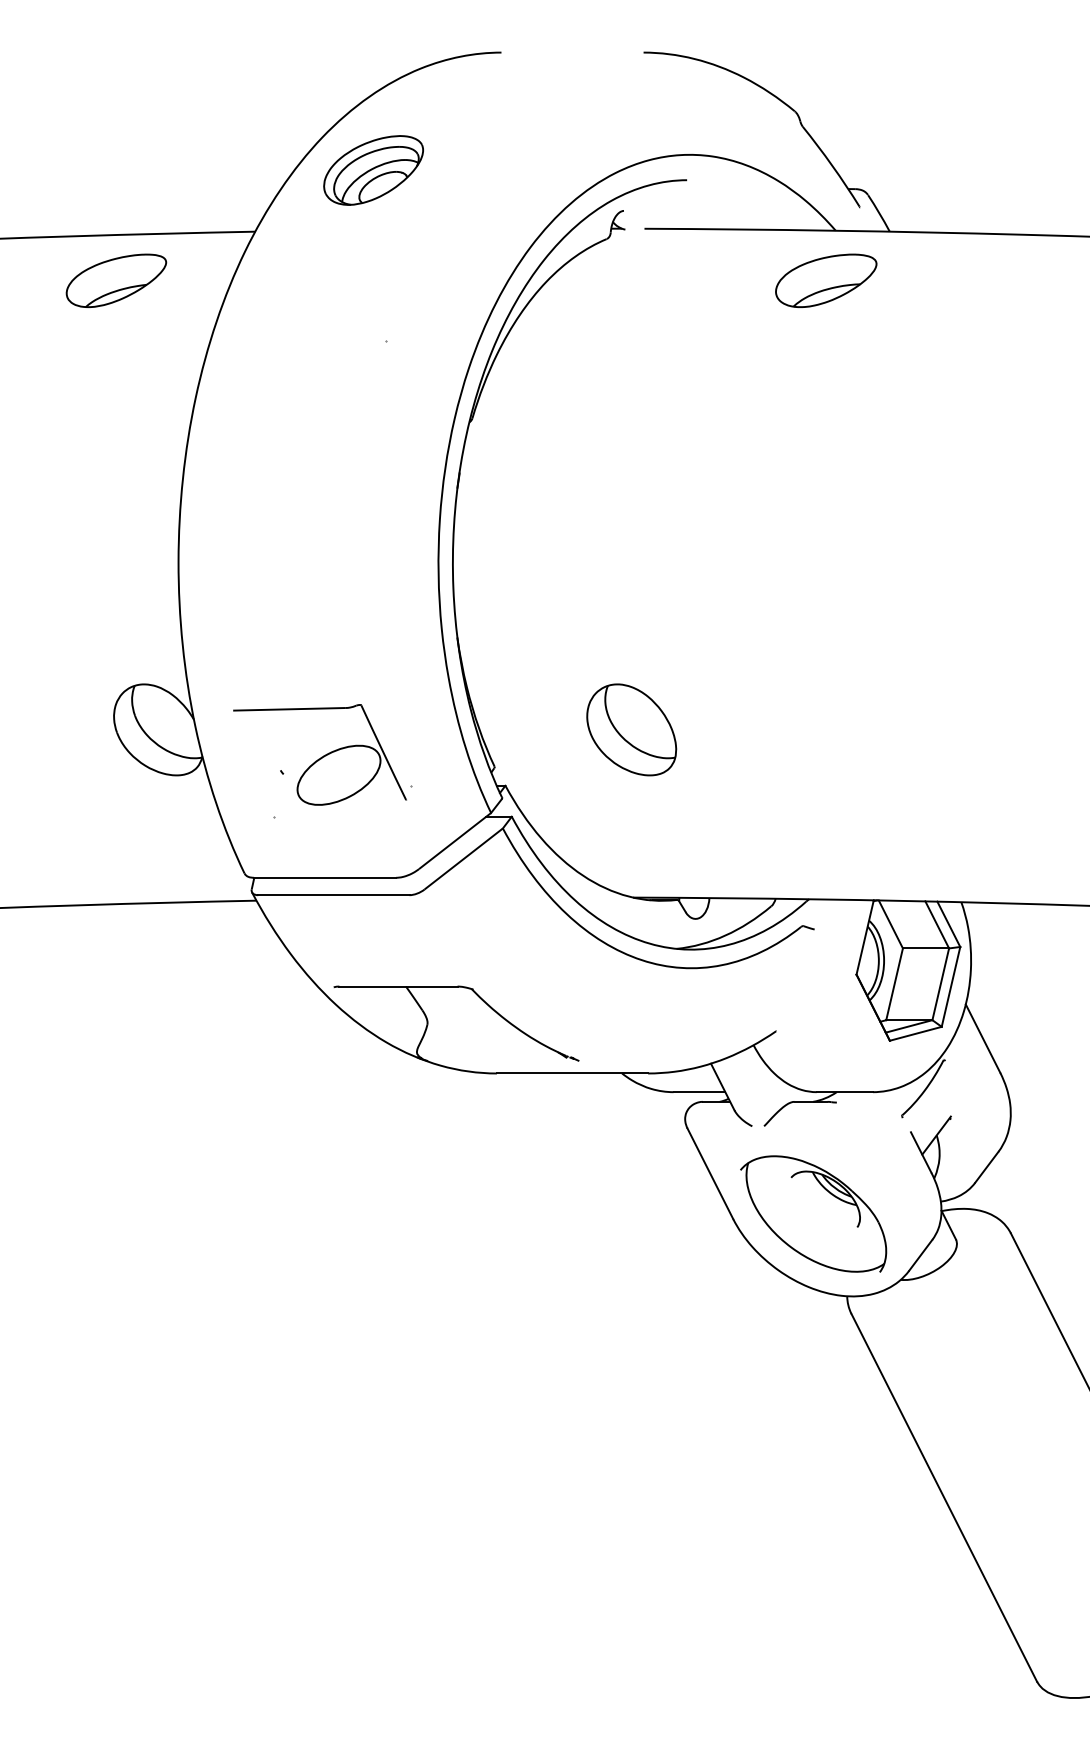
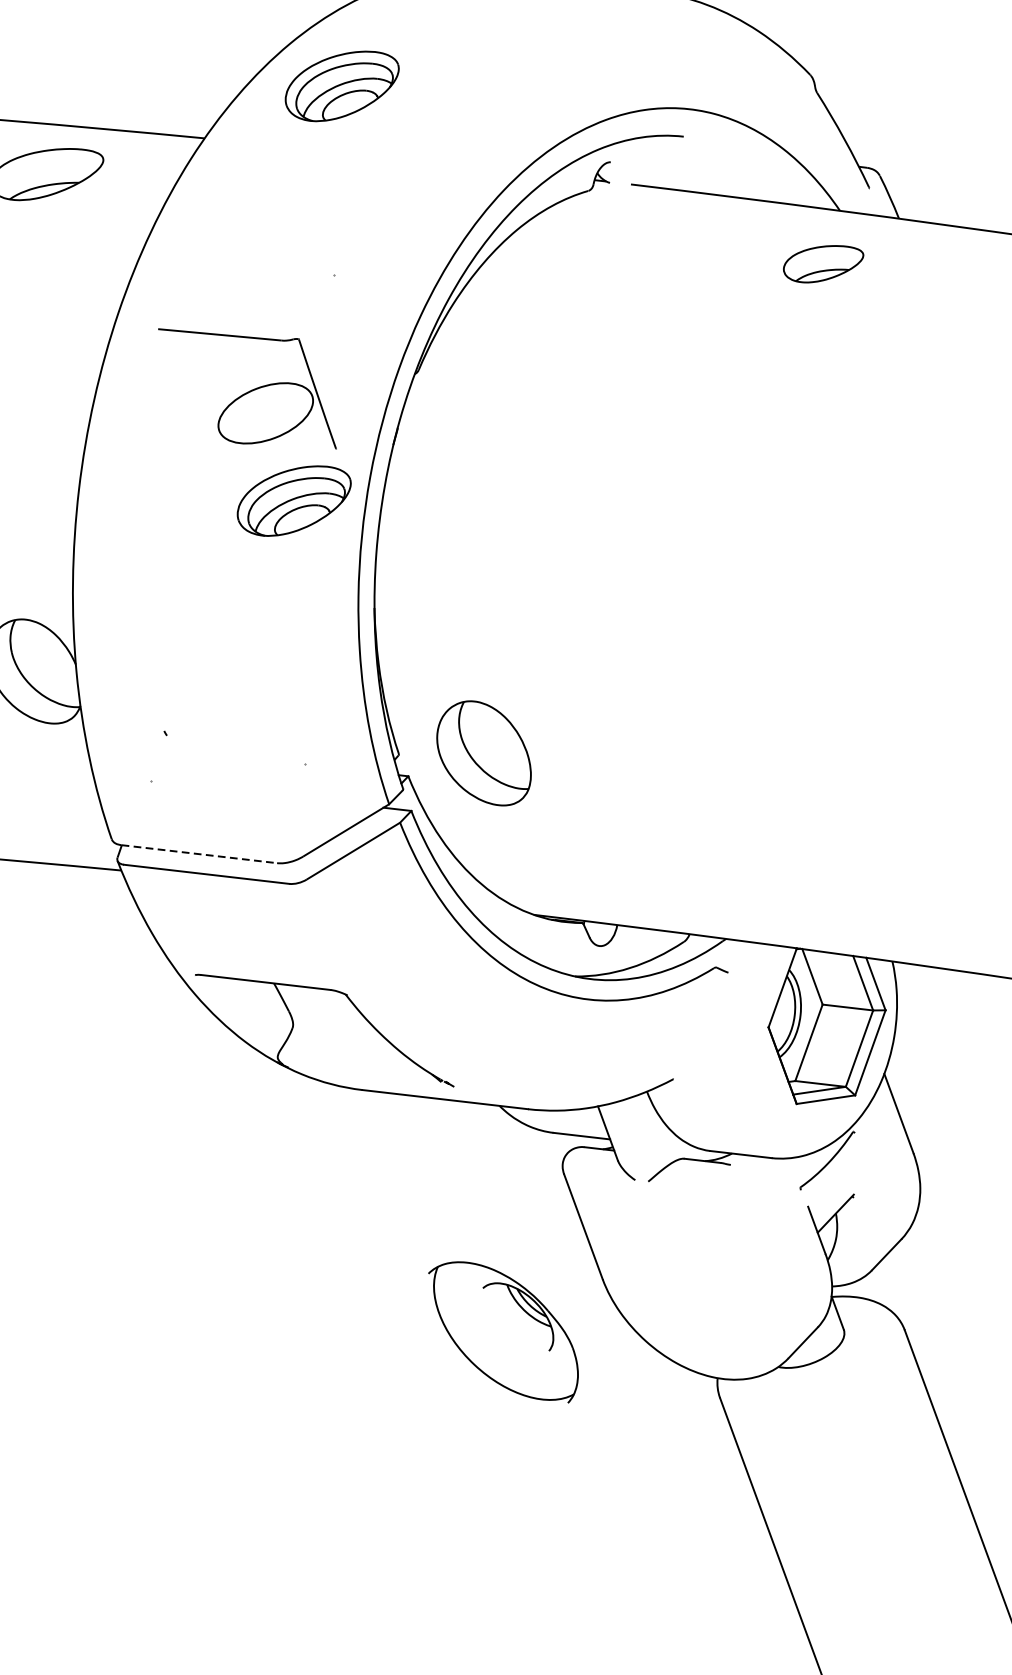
part: (826, 280) -> (823, 264), size x0.7
part: (373, 549) -> (293, 501), added
part: (631, 729) -> (484, 752), moved
part: (319, 754) -> (247, 388), moved
line: (325, 877) -> (199, 853), solid -> dashed
part: (813, 1213) -> (502, 1330), moved

